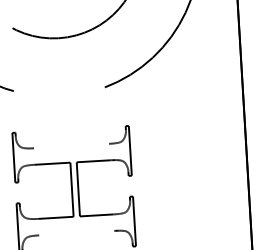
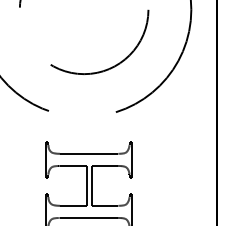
line: (70, 145) -> (88, 153), added
line: (76, 232) -> (88, 217), added

